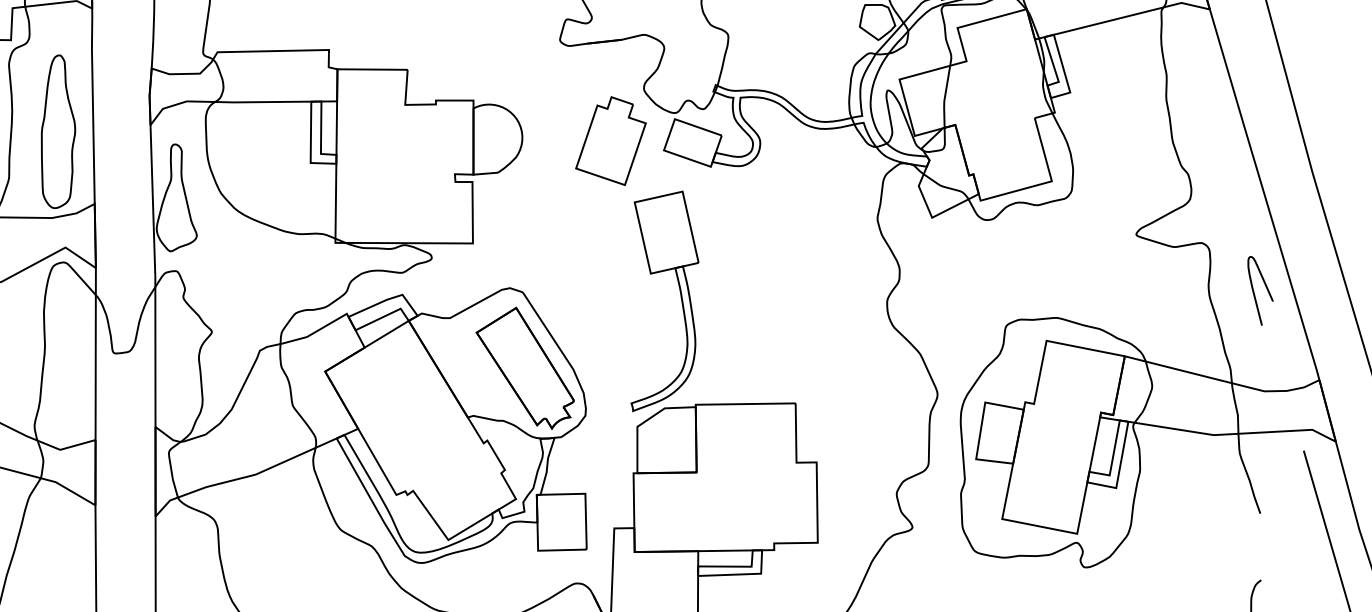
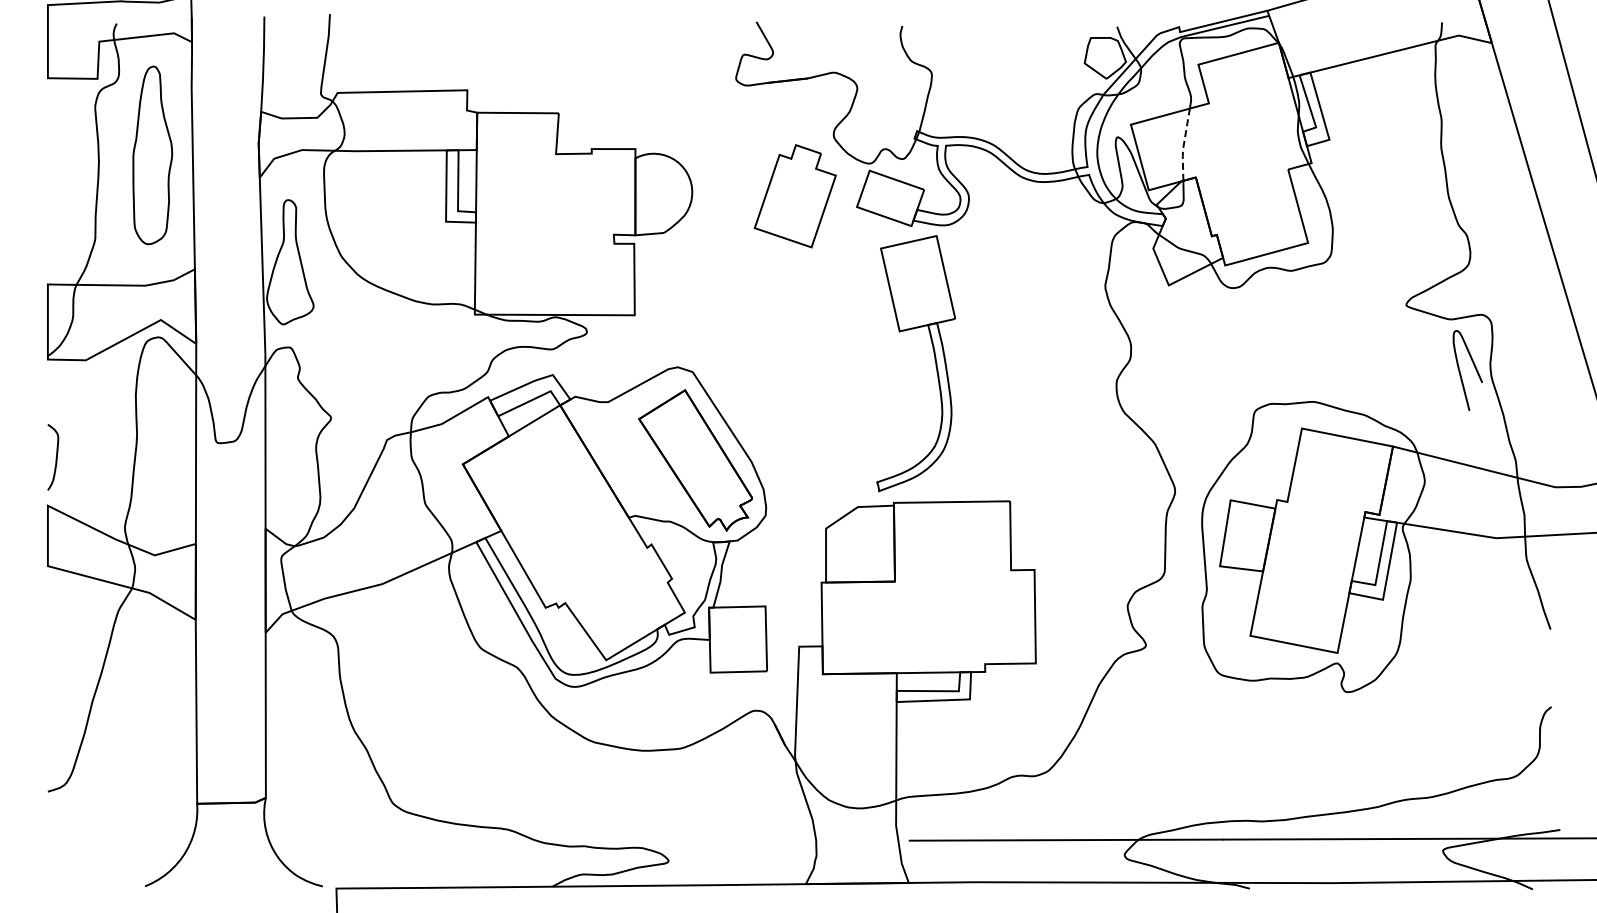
line: (944, 97) -> (1183, 145), solid -> dashed
part: (58, 131) -> (152, 155), moved
curve: (1254, 290) -> (1460, 370), moved
part: (680, 298) -> (934, 360), moved

